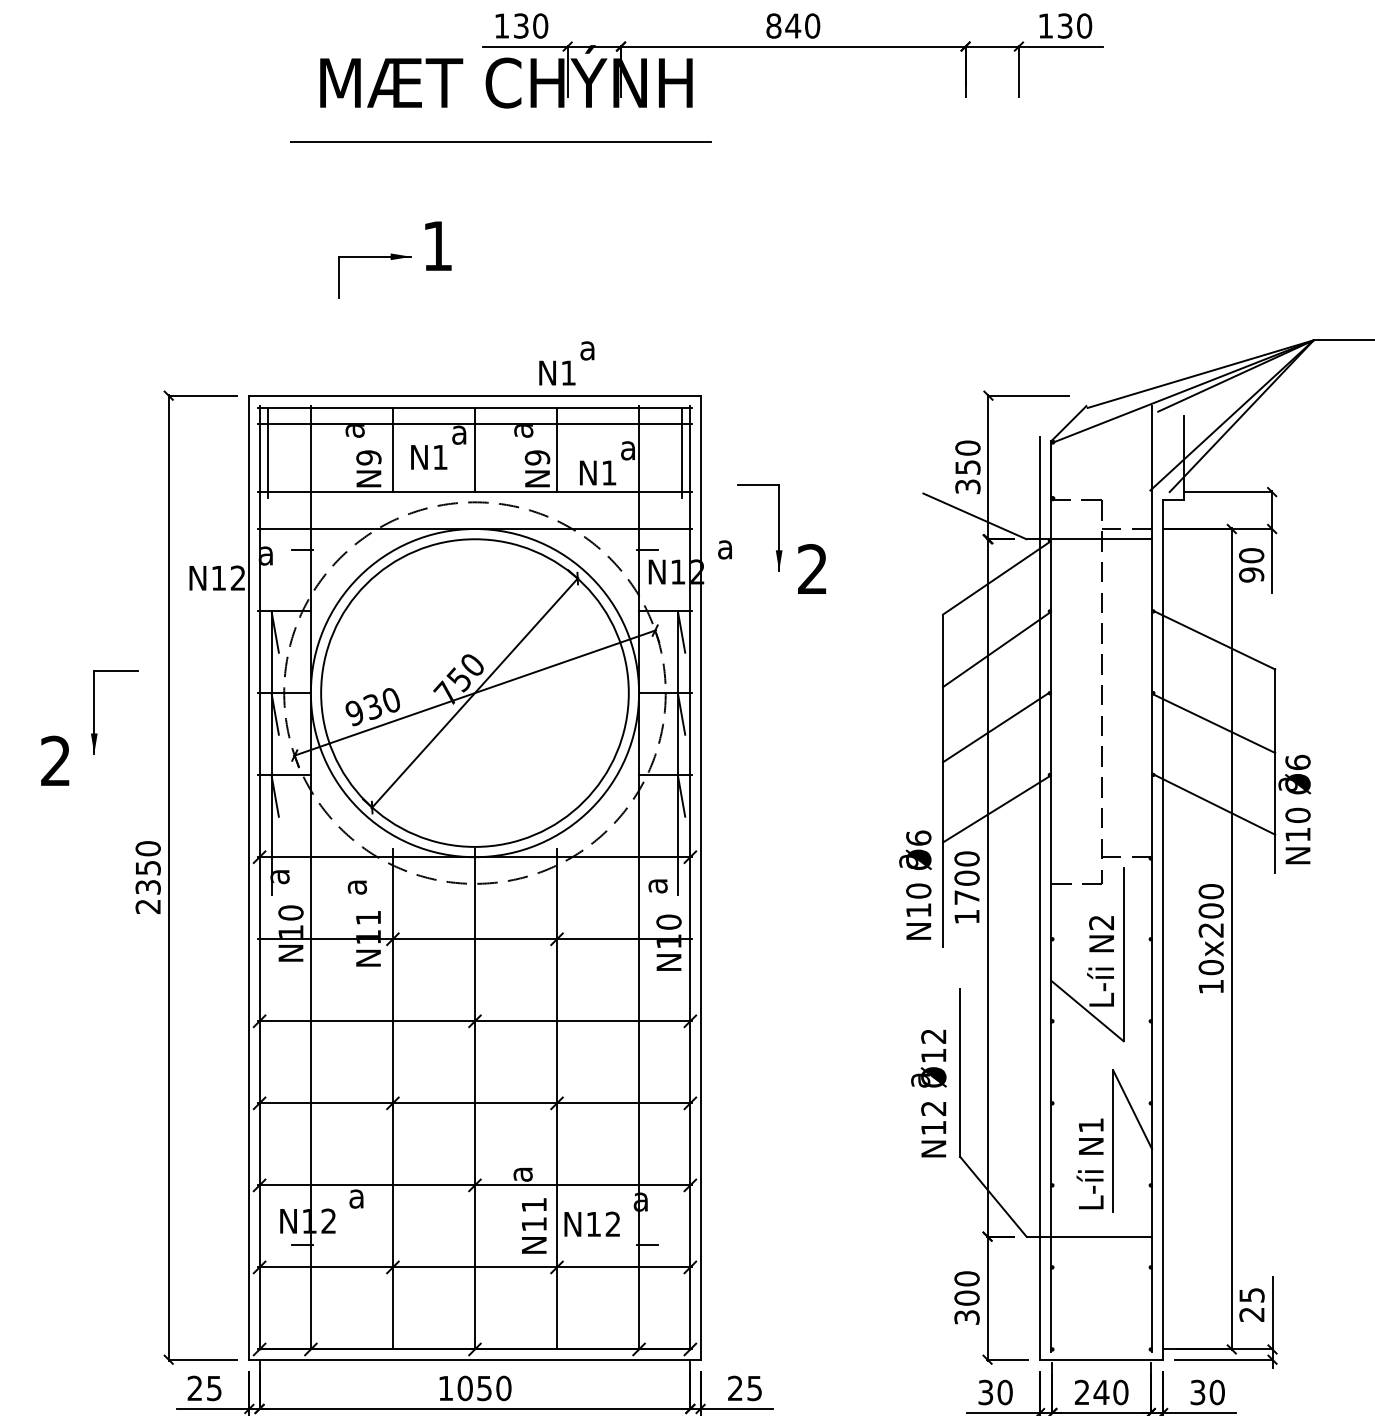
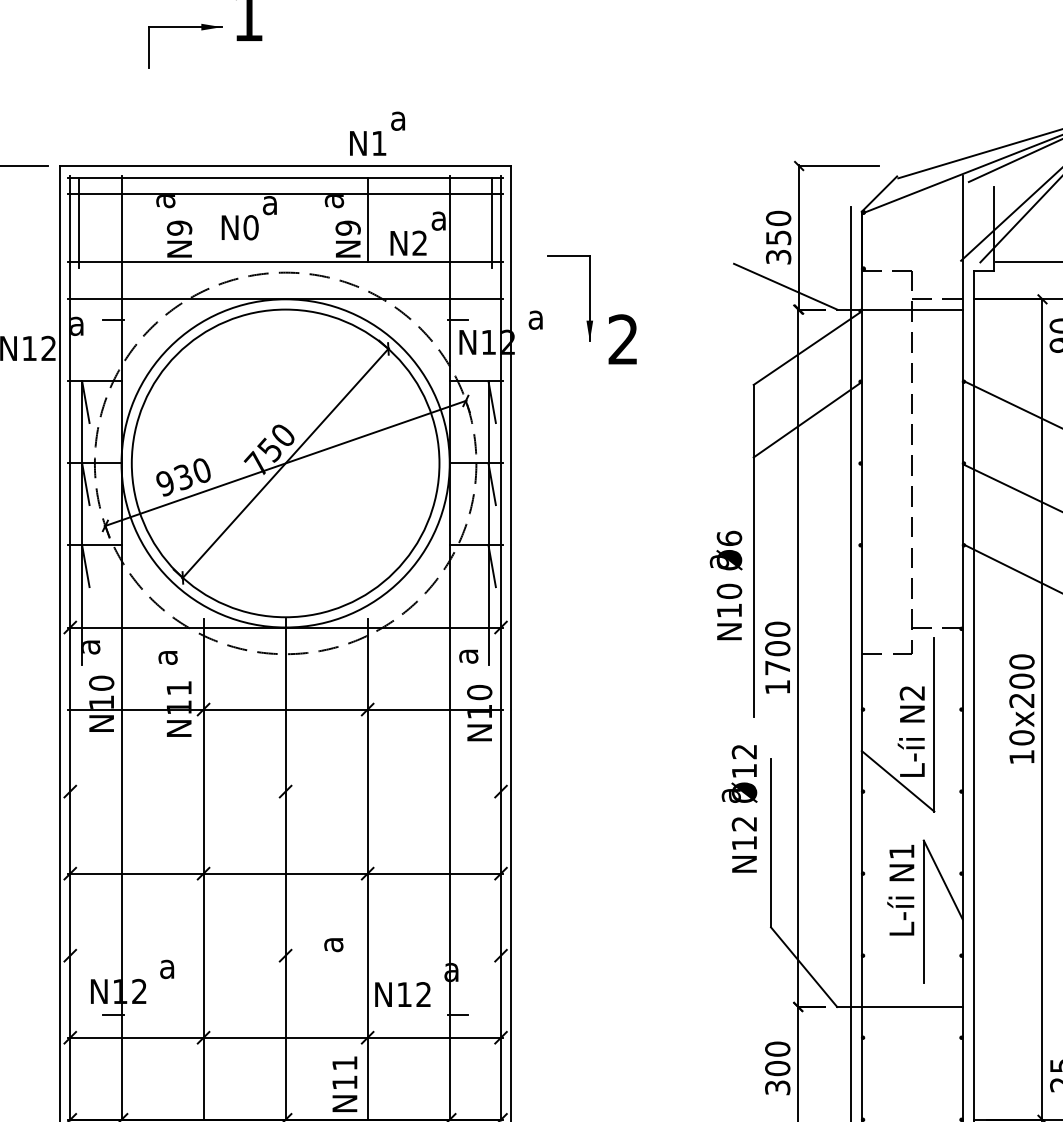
line: (393, 449) -> (204, 219), removed
line: (474, 449) -> (285, 219), removed
text: (440, 457) -> (251, 227), N1 -> N0
text: (608, 472) -> (419, 242), N1 -> N2
line: (995, 727) -> (806, 497), removed
line: (996, 809) -> (807, 579), removed
text: (915, 884) -> (726, 584), moved
line: (474, 1021) -> (285, 791), removed
text: (928, 1093) -> (739, 808), moved
text: (1089, 1163) -> (900, 889), moved
line: (474, 1185) -> (285, 955), removed
text: (534, 1225) -> (345, 1083), moved

